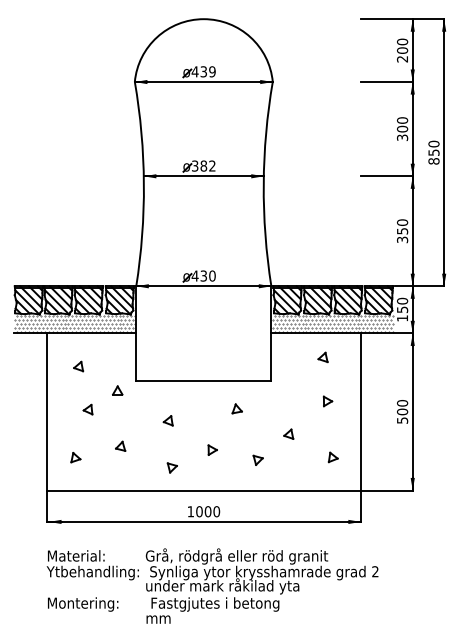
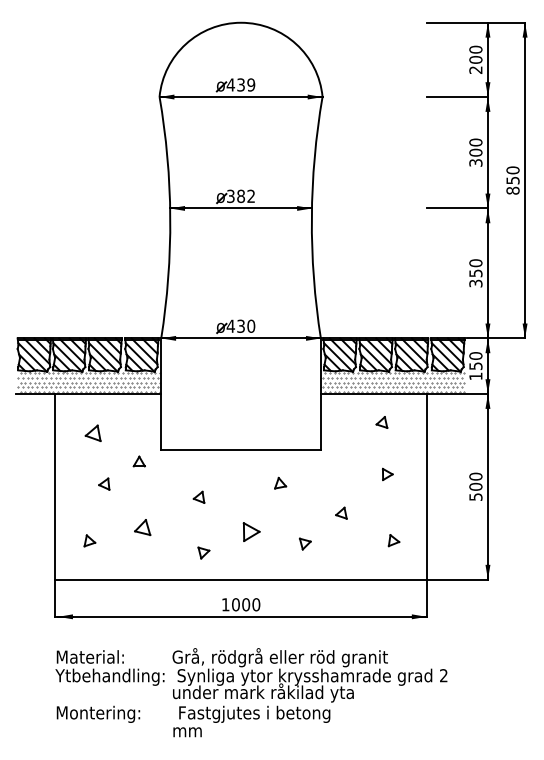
part: (78, 365) -> (92, 432), size x1.4
part: (120, 446) -> (142, 527), size x1.4
part: (212, 449) -> (251, 531), size x1.6

